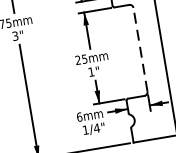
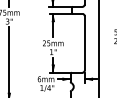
line: (139, 48) -> (84, 42), dashed -> solid

